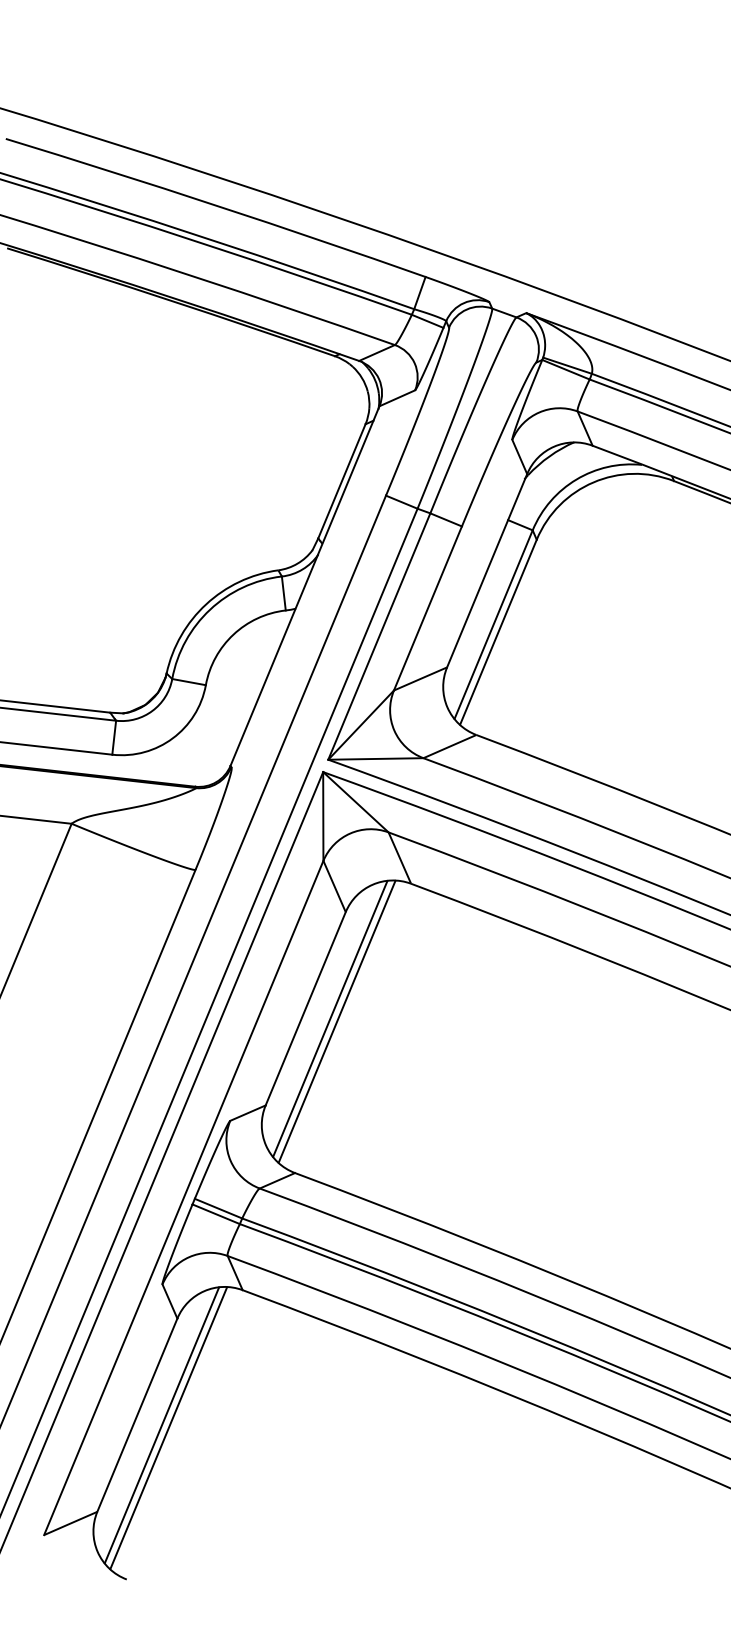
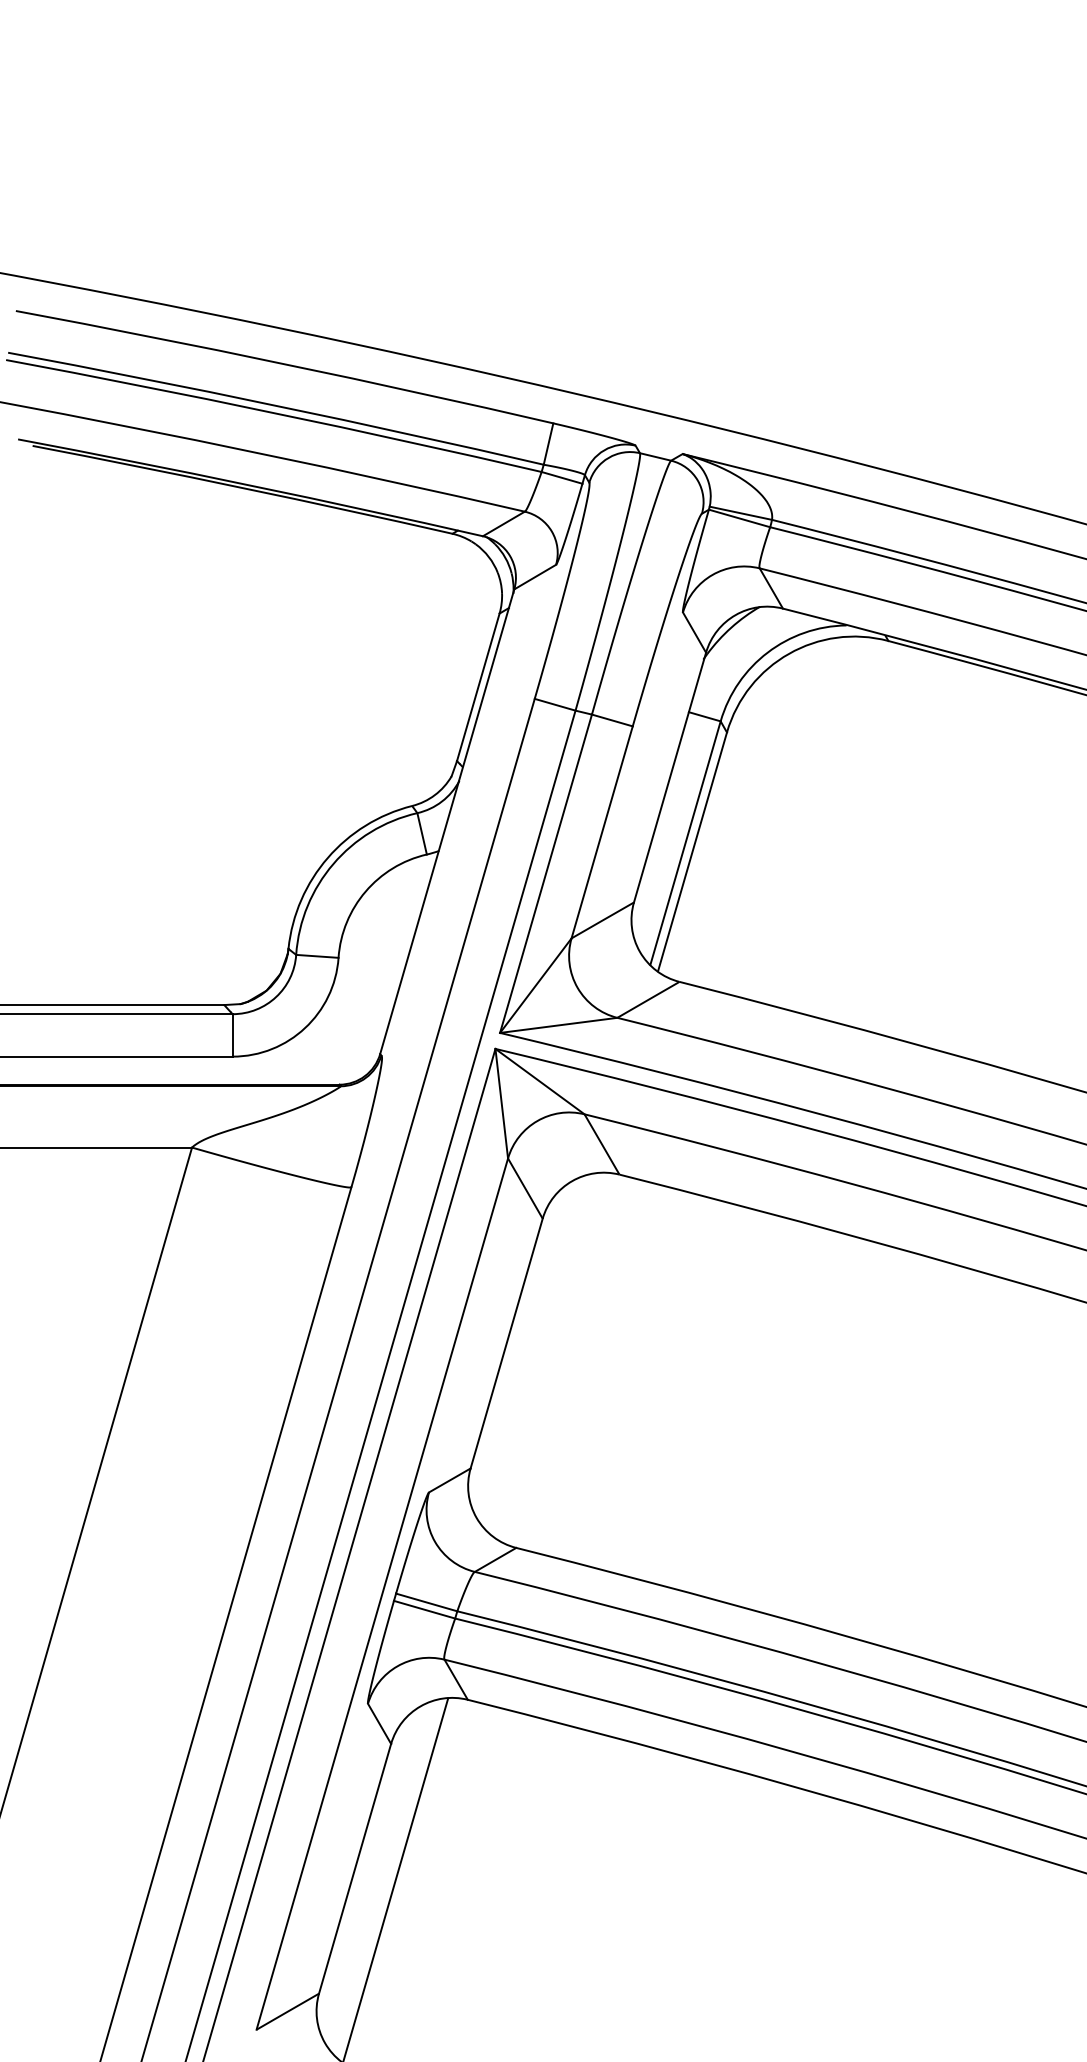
line: (330, 1018) -> (538, 1352), removed
line: (336, 1021) -> (546, 1355), removed
line: (161, 1425) -> (386, 1877), removed

